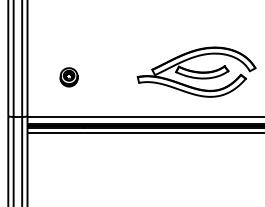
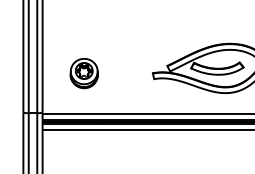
part: (68, 77) -> (83, 73), size x1.6

